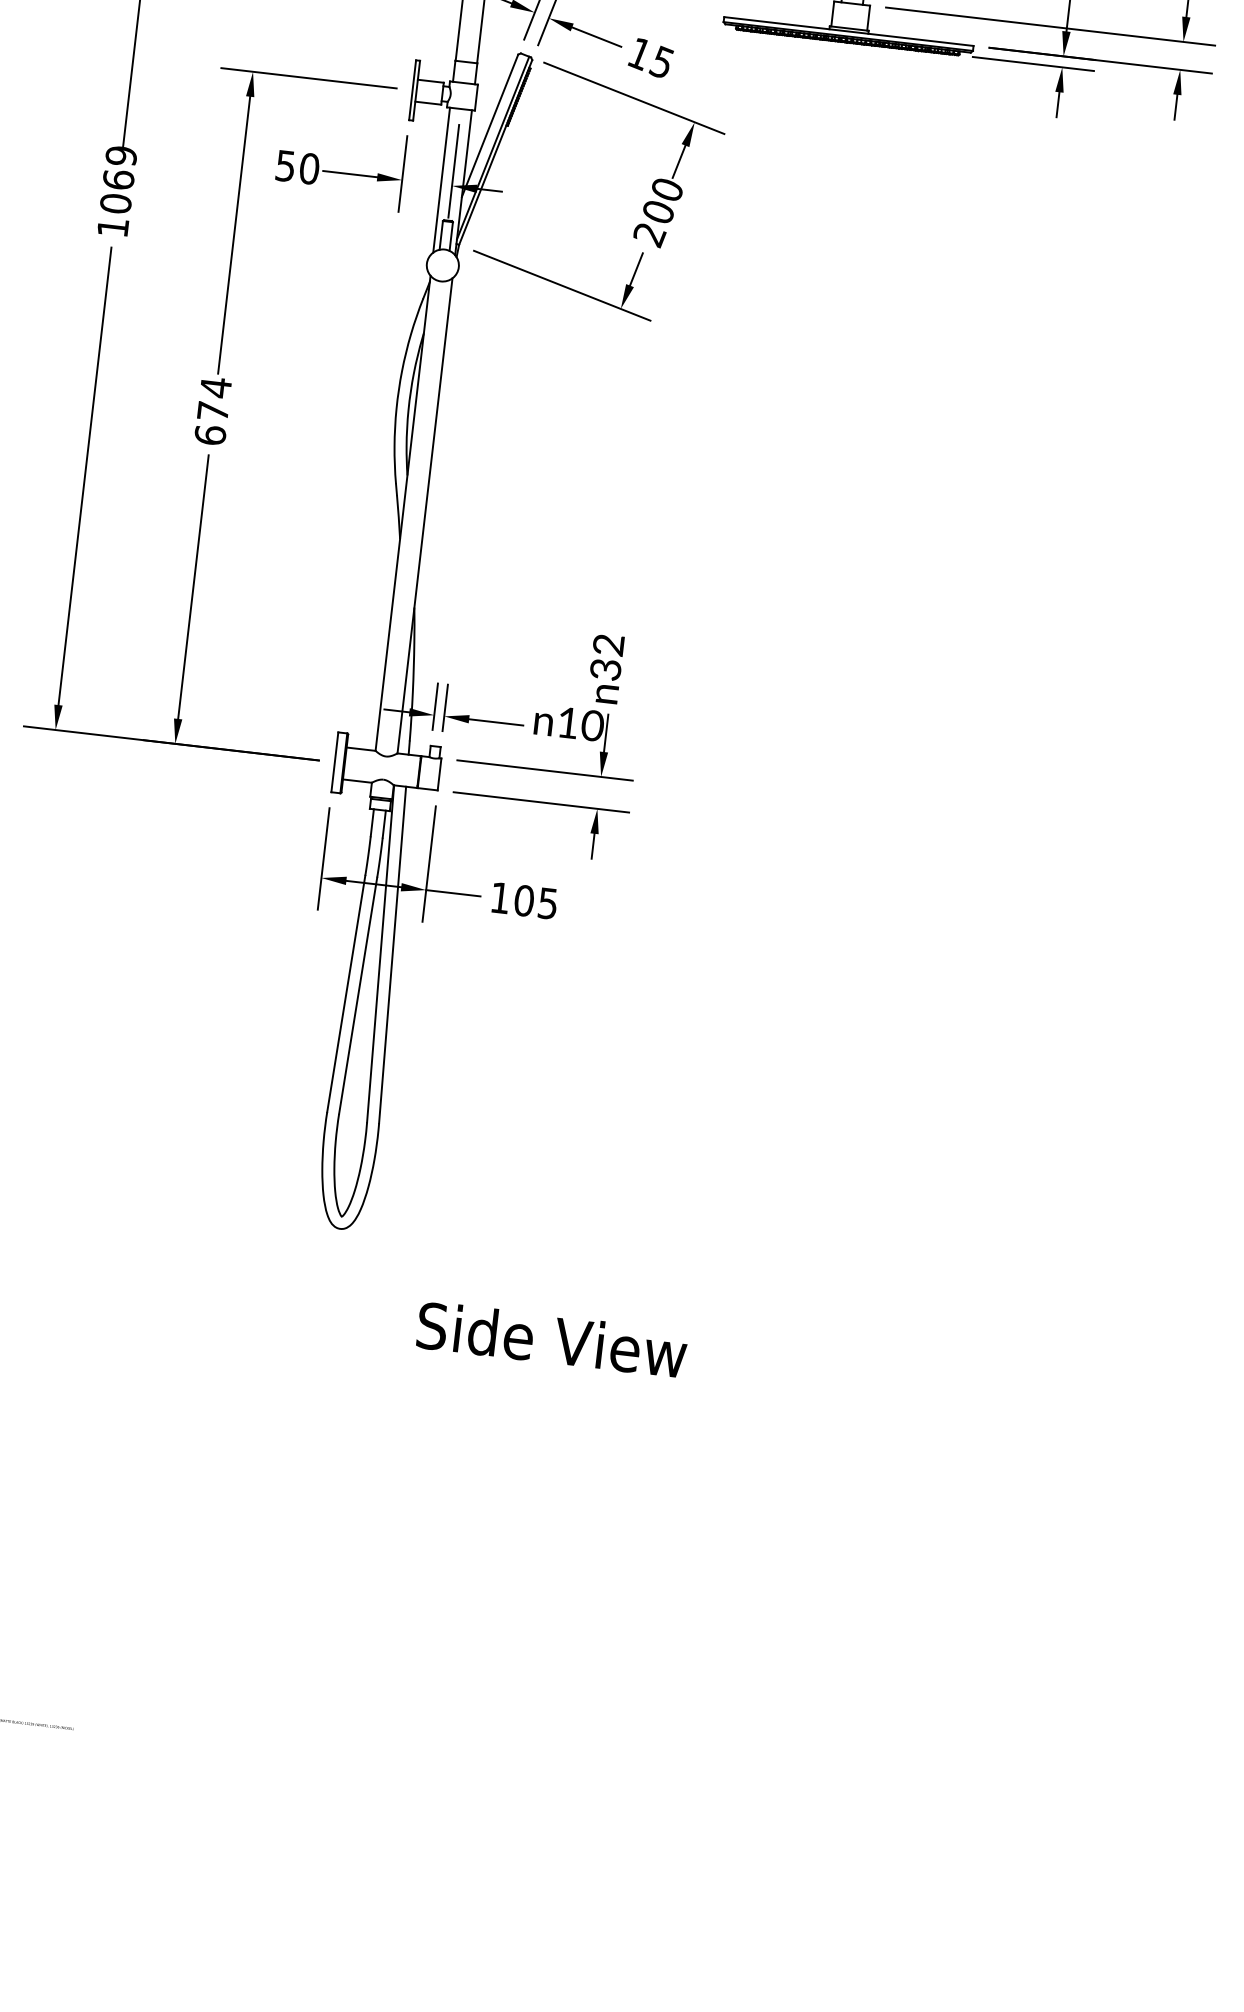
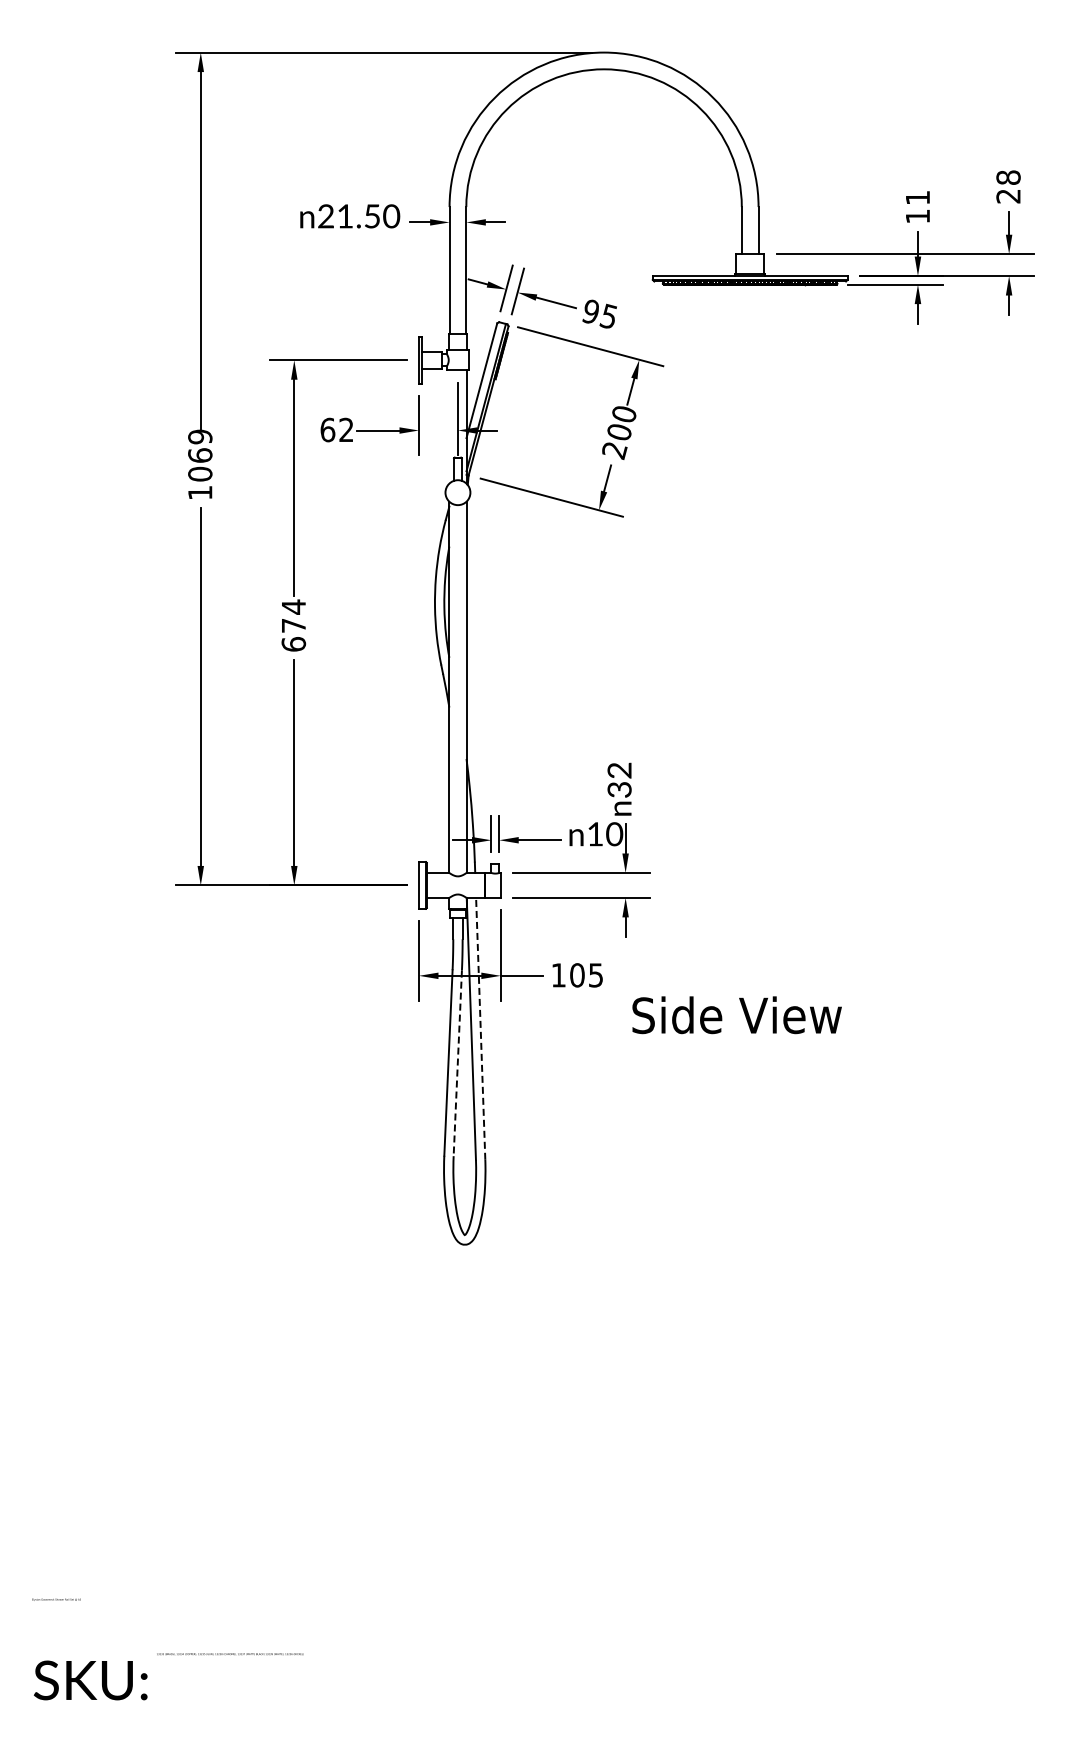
text: (639, 53) -> (590, 311), 15 -> 95
text: (296, 166) -> (336, 429), 50 -> 62
line: (441, 179) -> (449, 426), removed
line: (392, 954) -> (480, 1028), solid -> dashed
line: (357, 995) -> (457, 1063), solid -> dashed
text: (551, 1339) -> (736, 1015), moved

